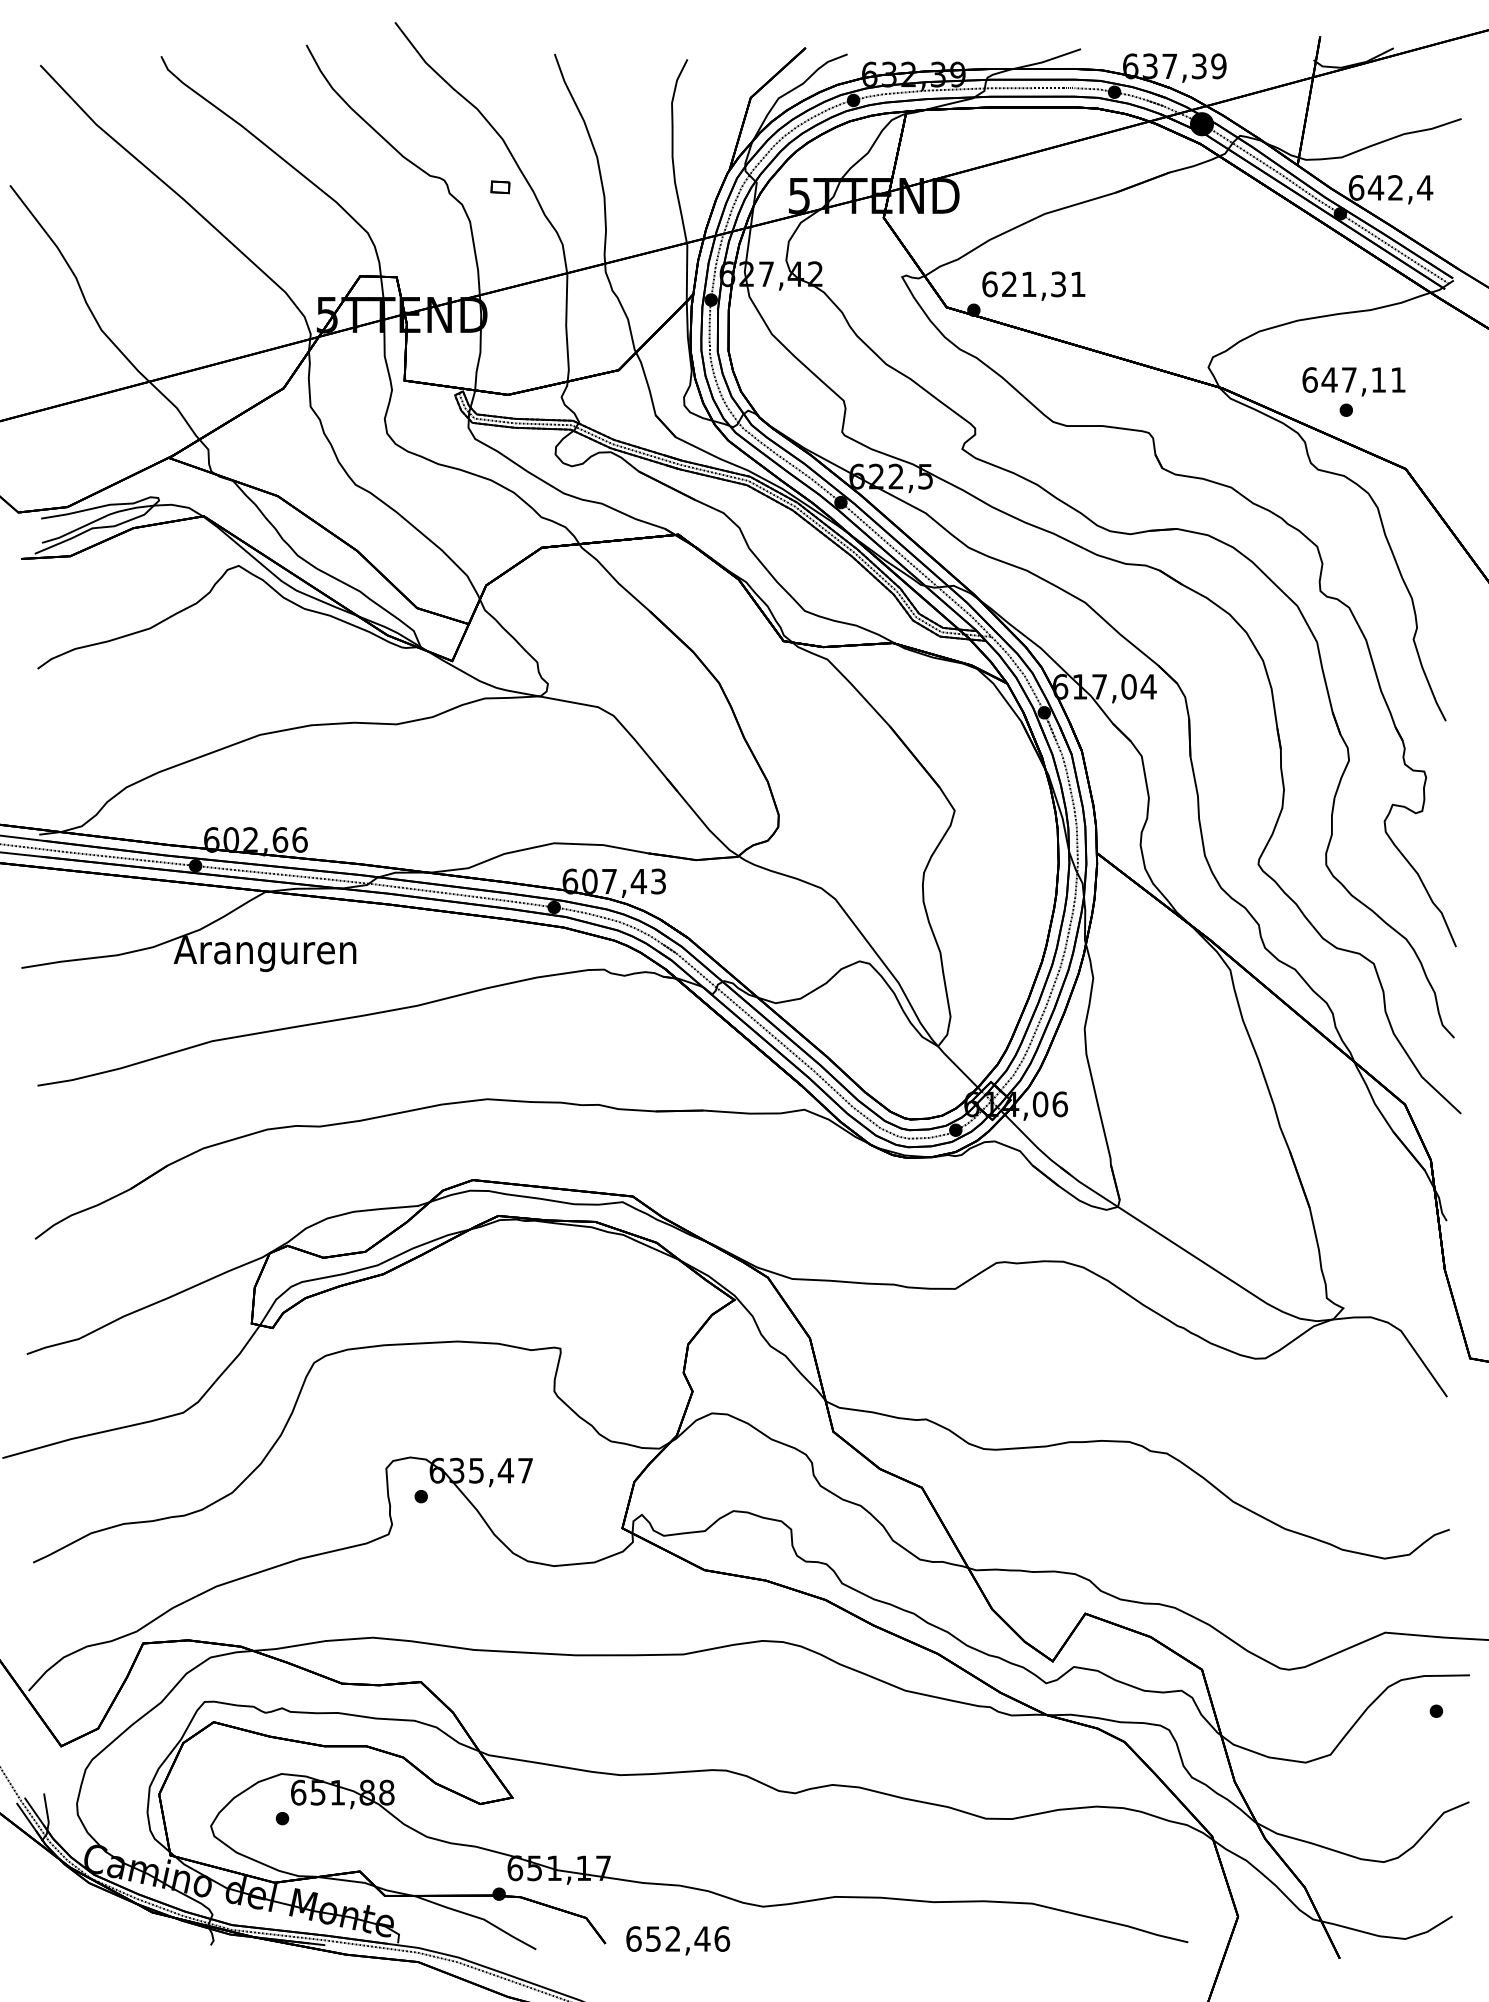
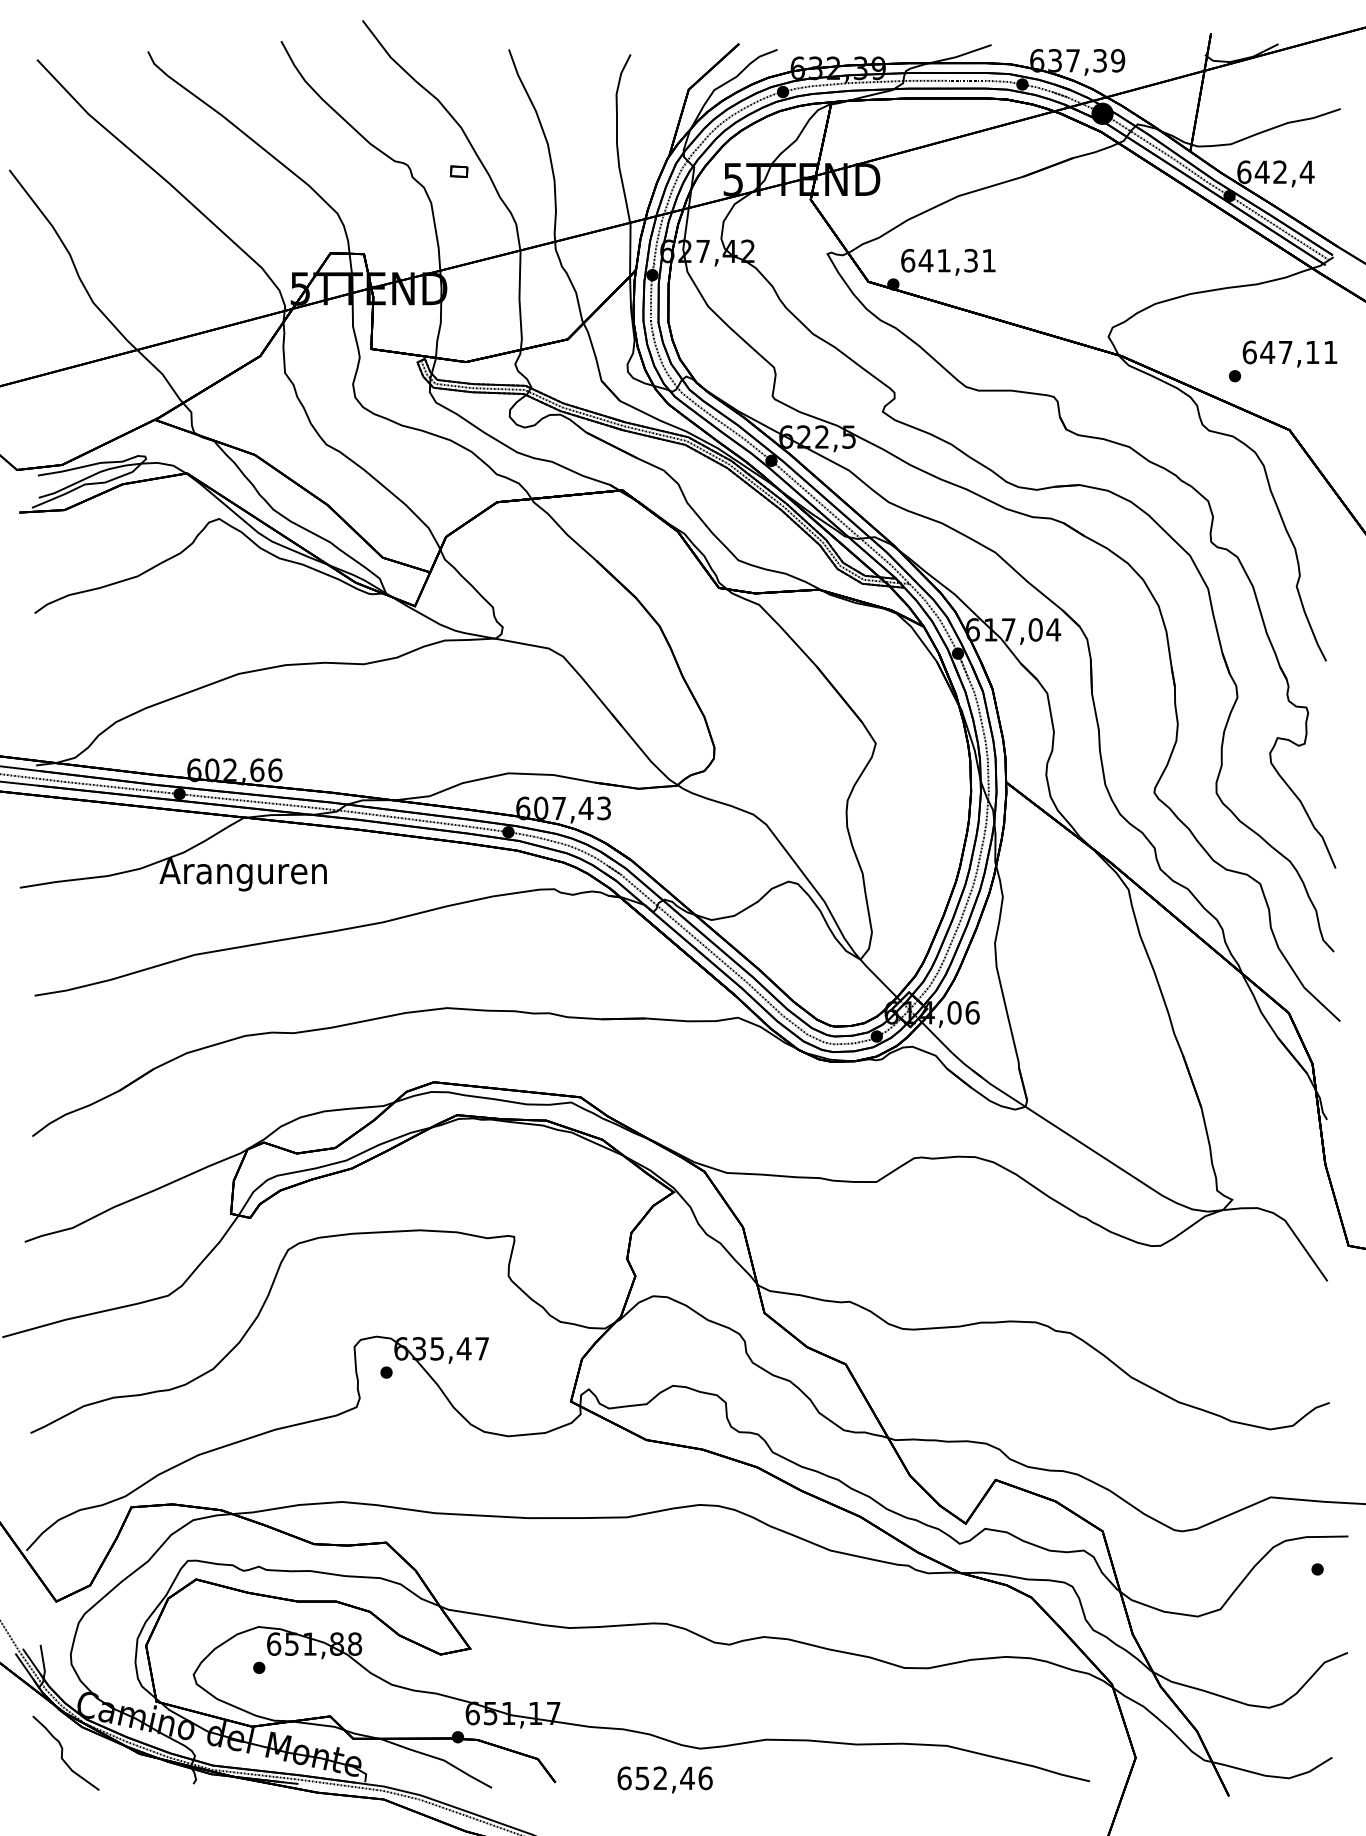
text: (1008, 284) -> (925, 260), 621,31 -> 641,31
text: (1353, 381) -> (1289, 353), moved
curve: (69, 1908) -> (63, 1750), added
text: (677, 1940) -> (664, 1779), moved

